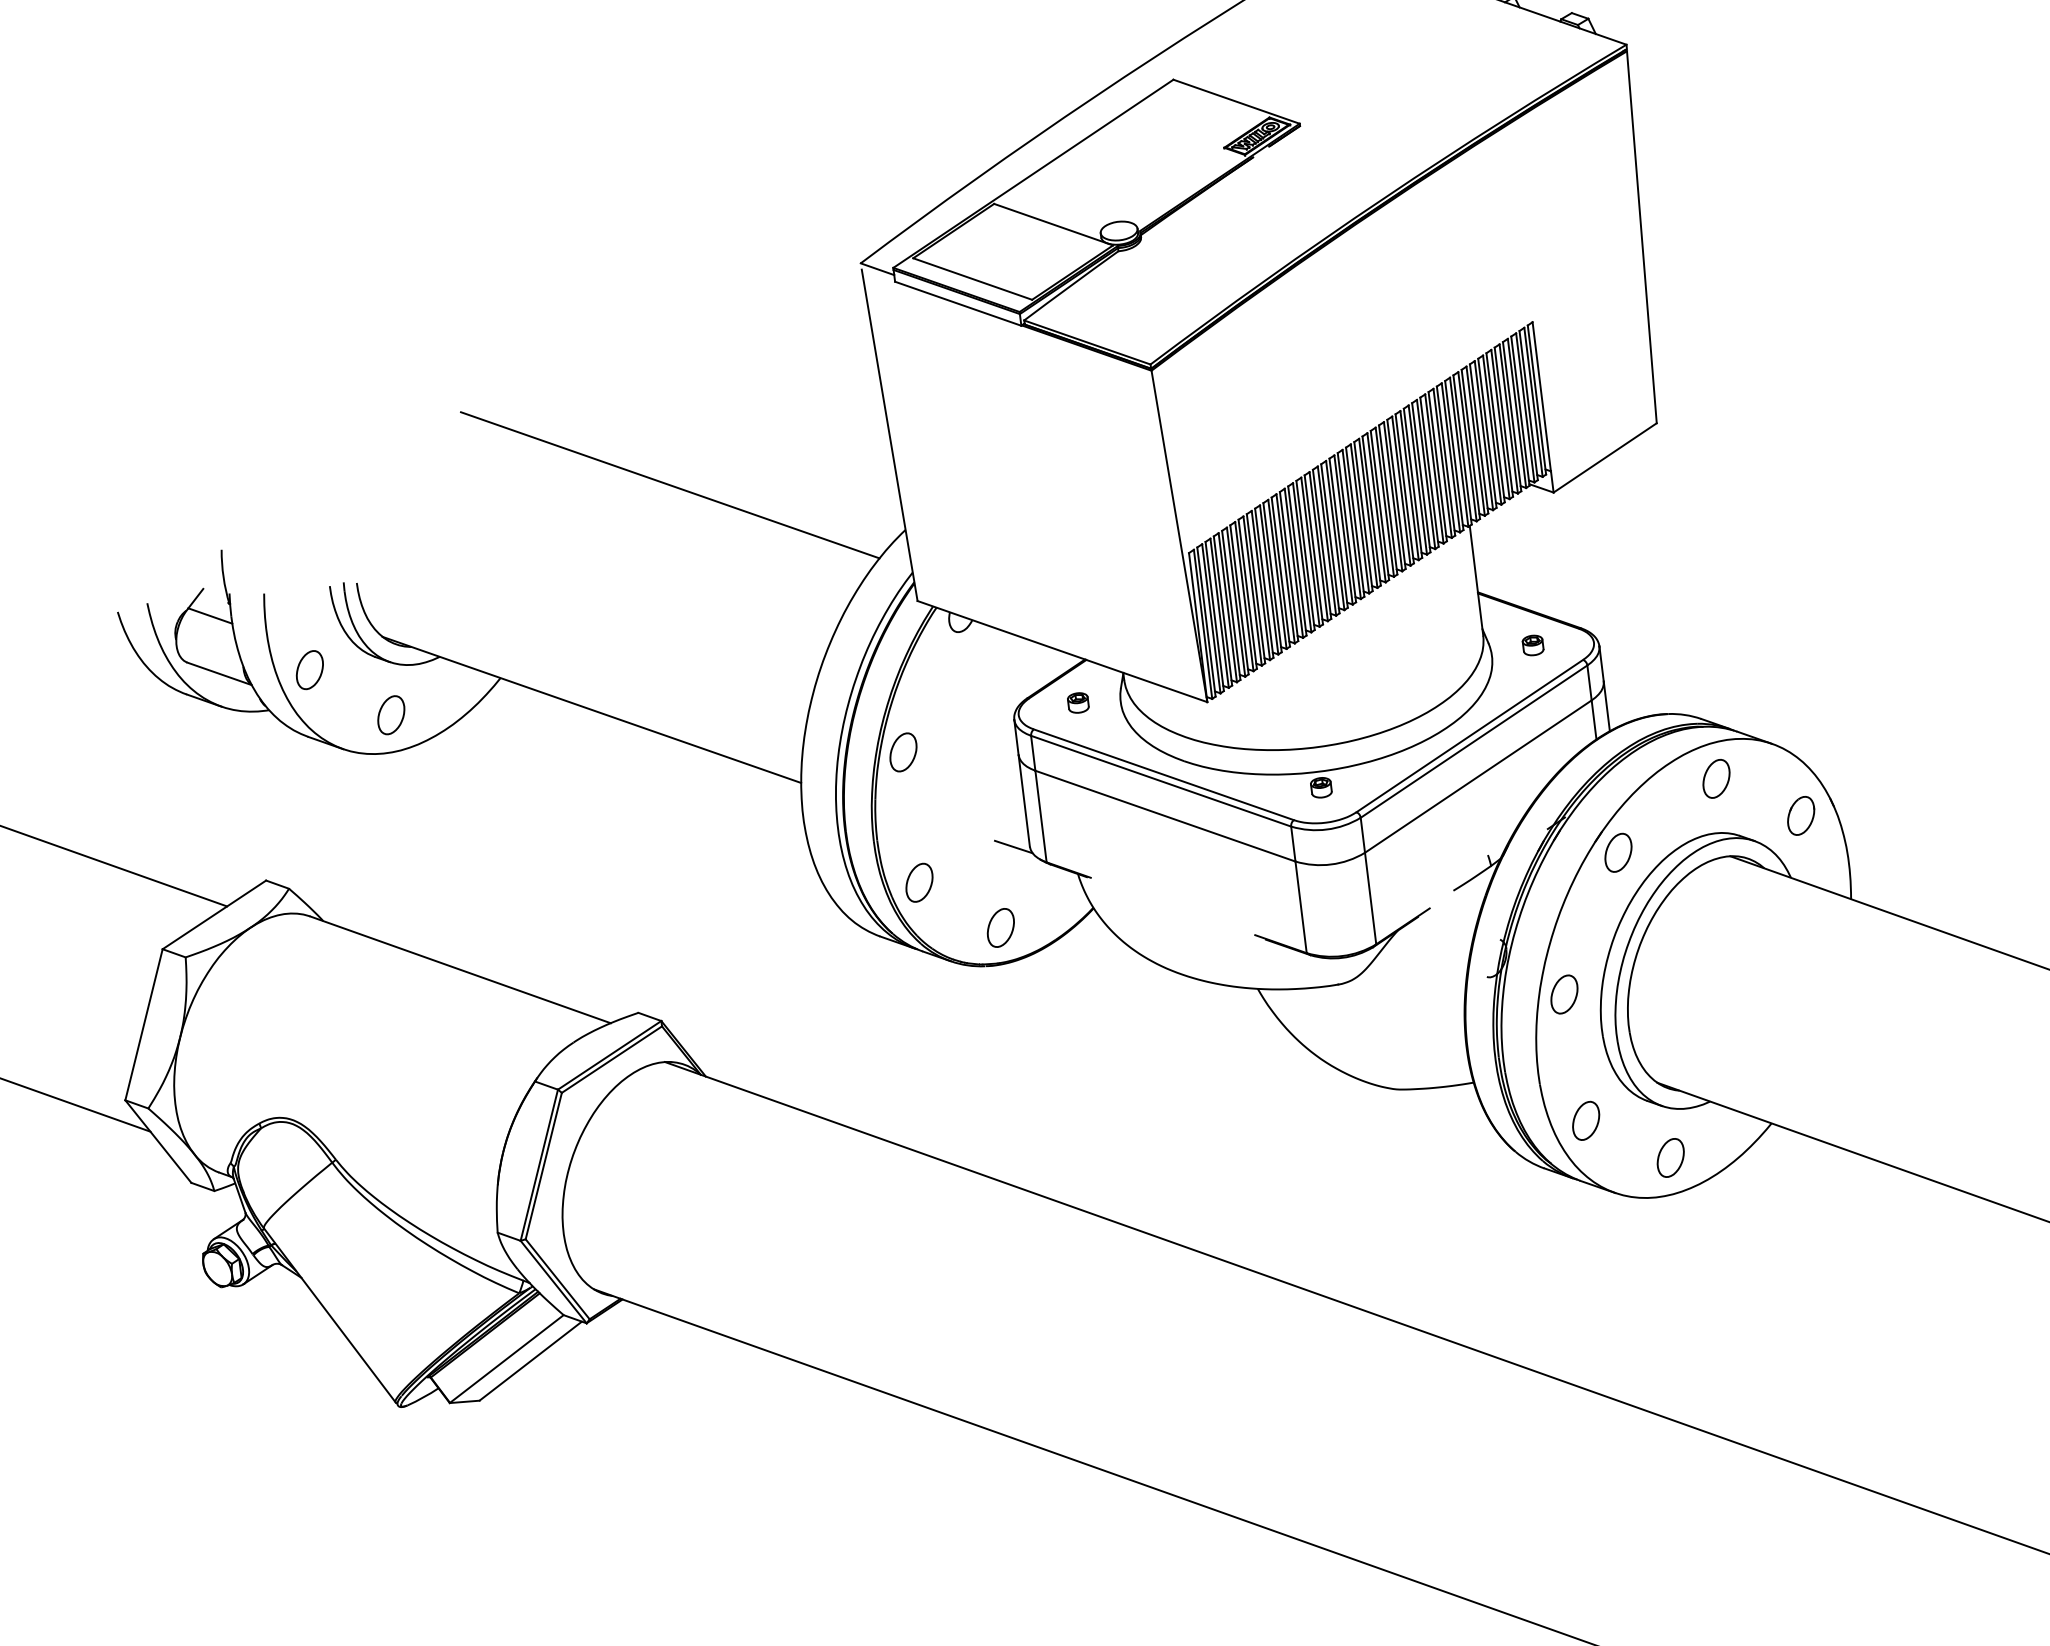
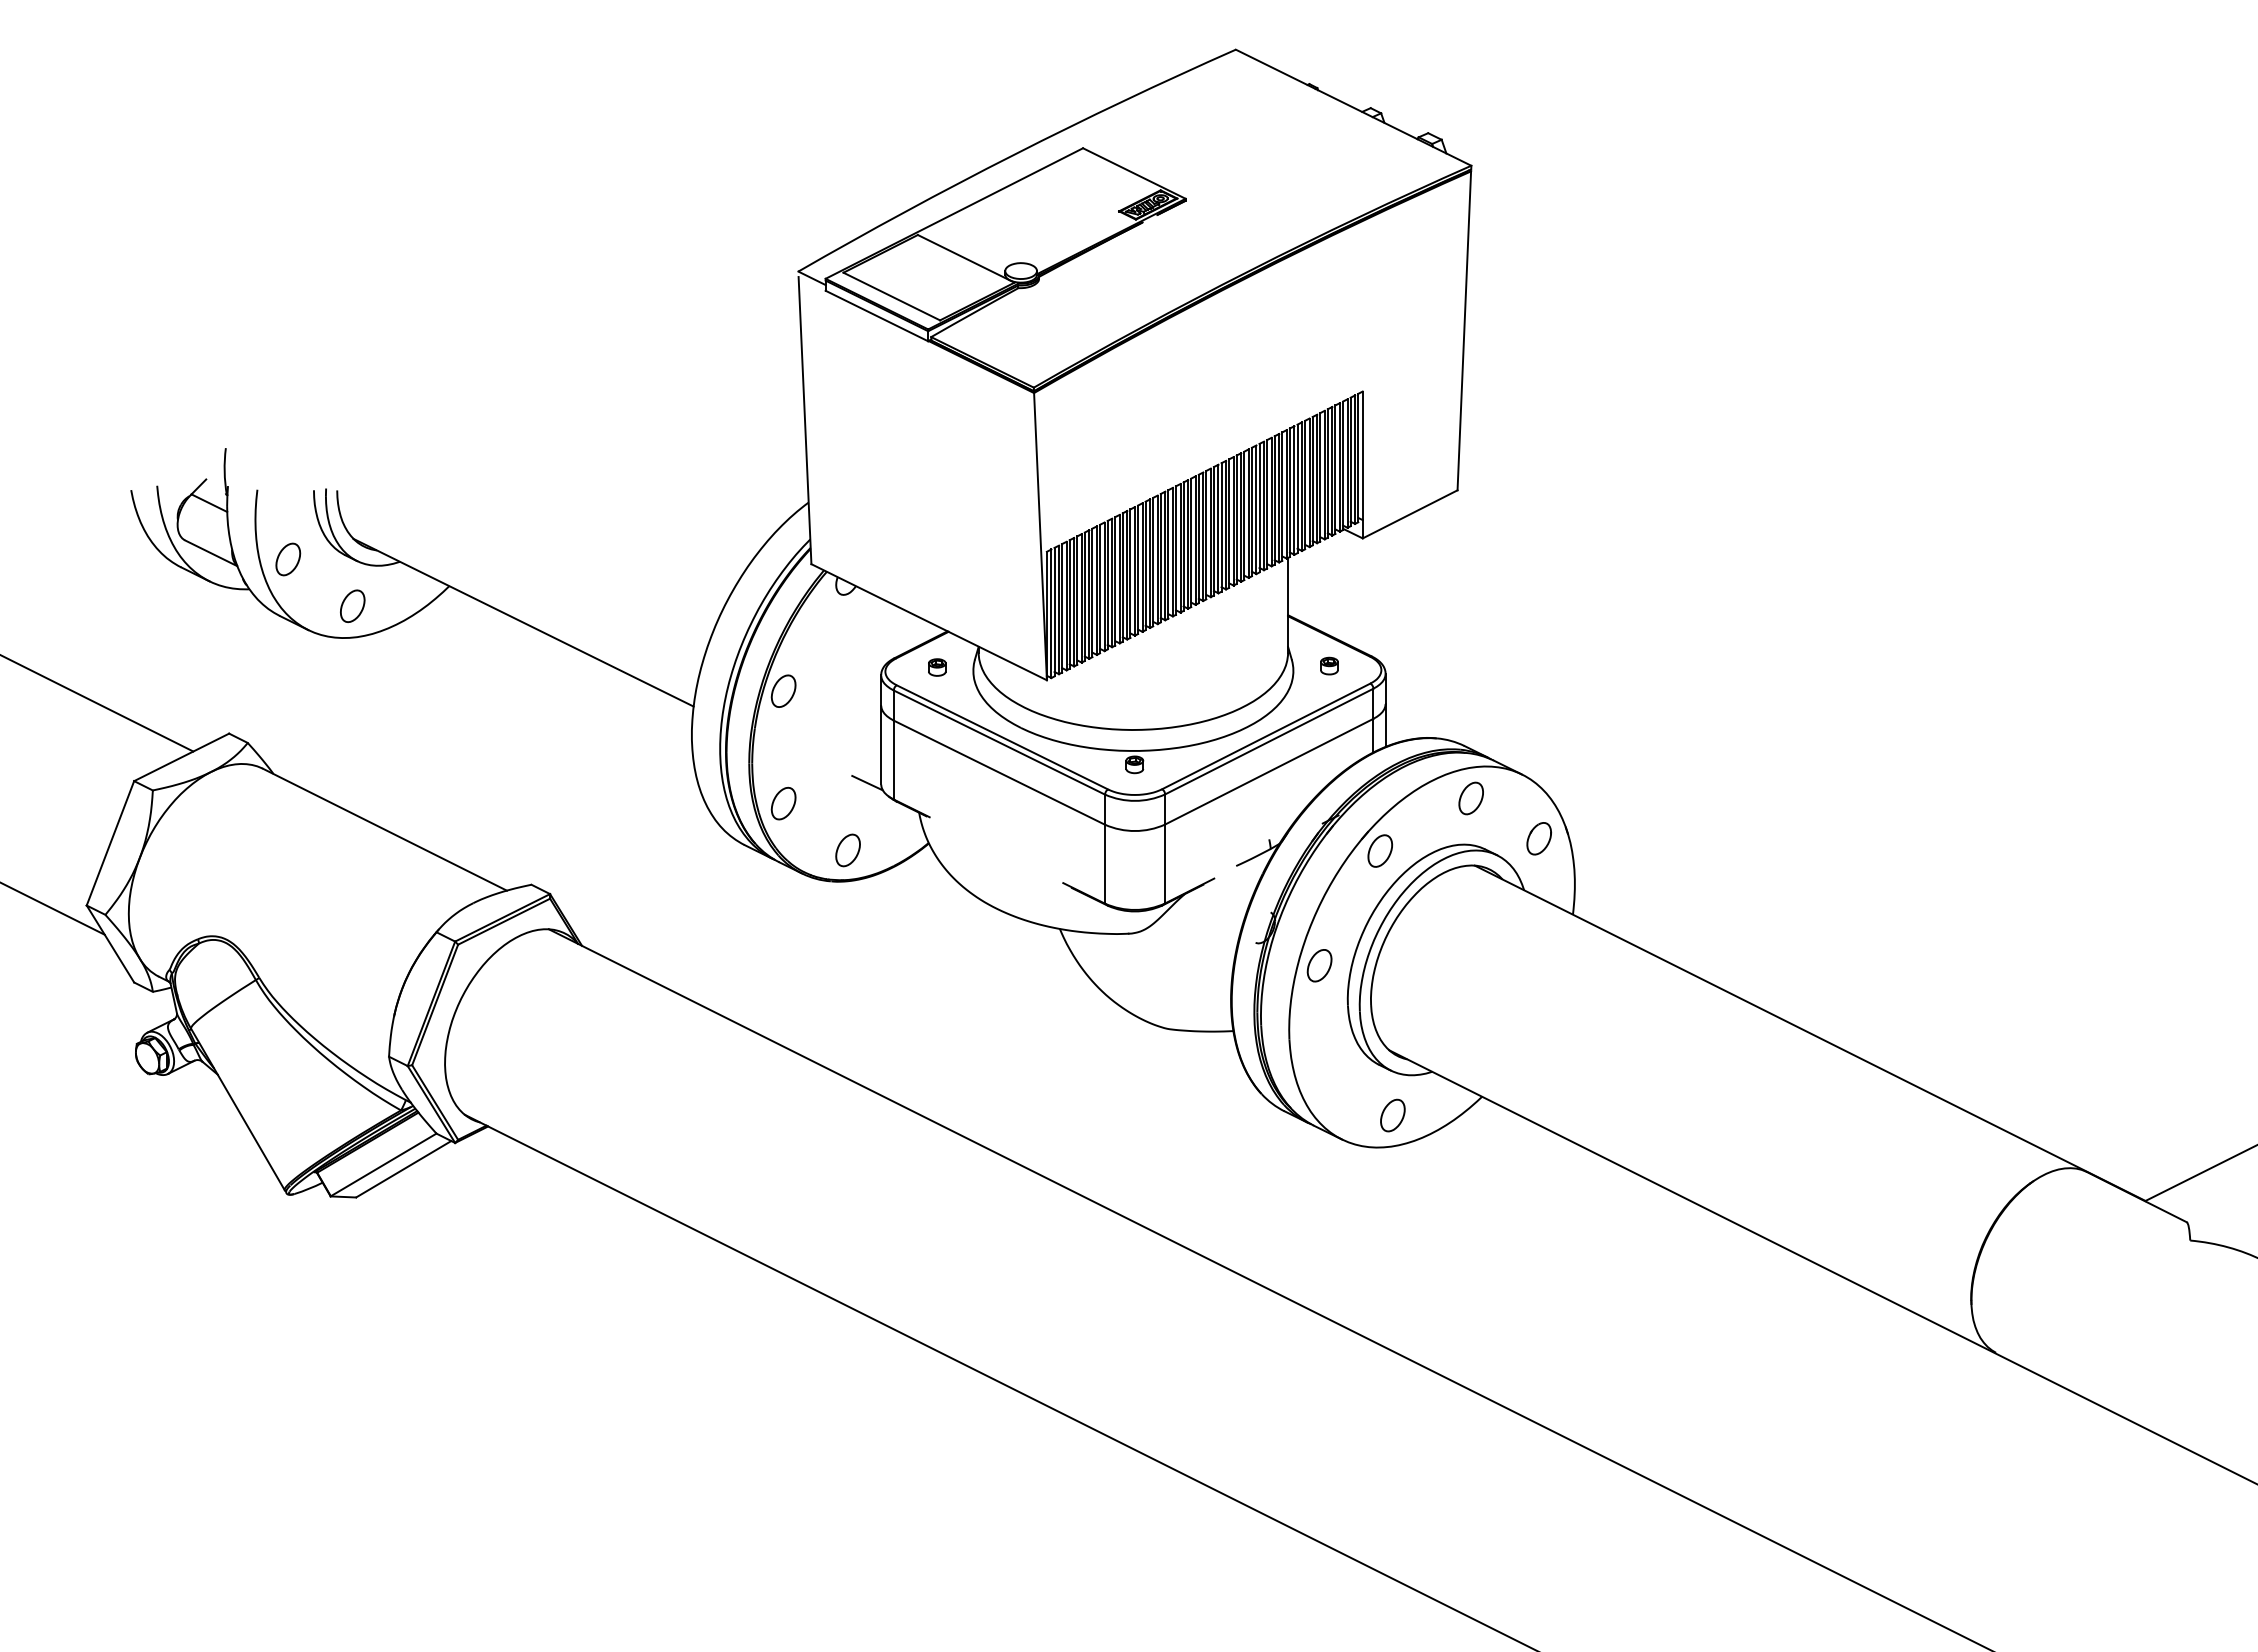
line: (670, 485) -> (613, 440), removed
part: (1585, 1121) -> (1324, 1075), removed

